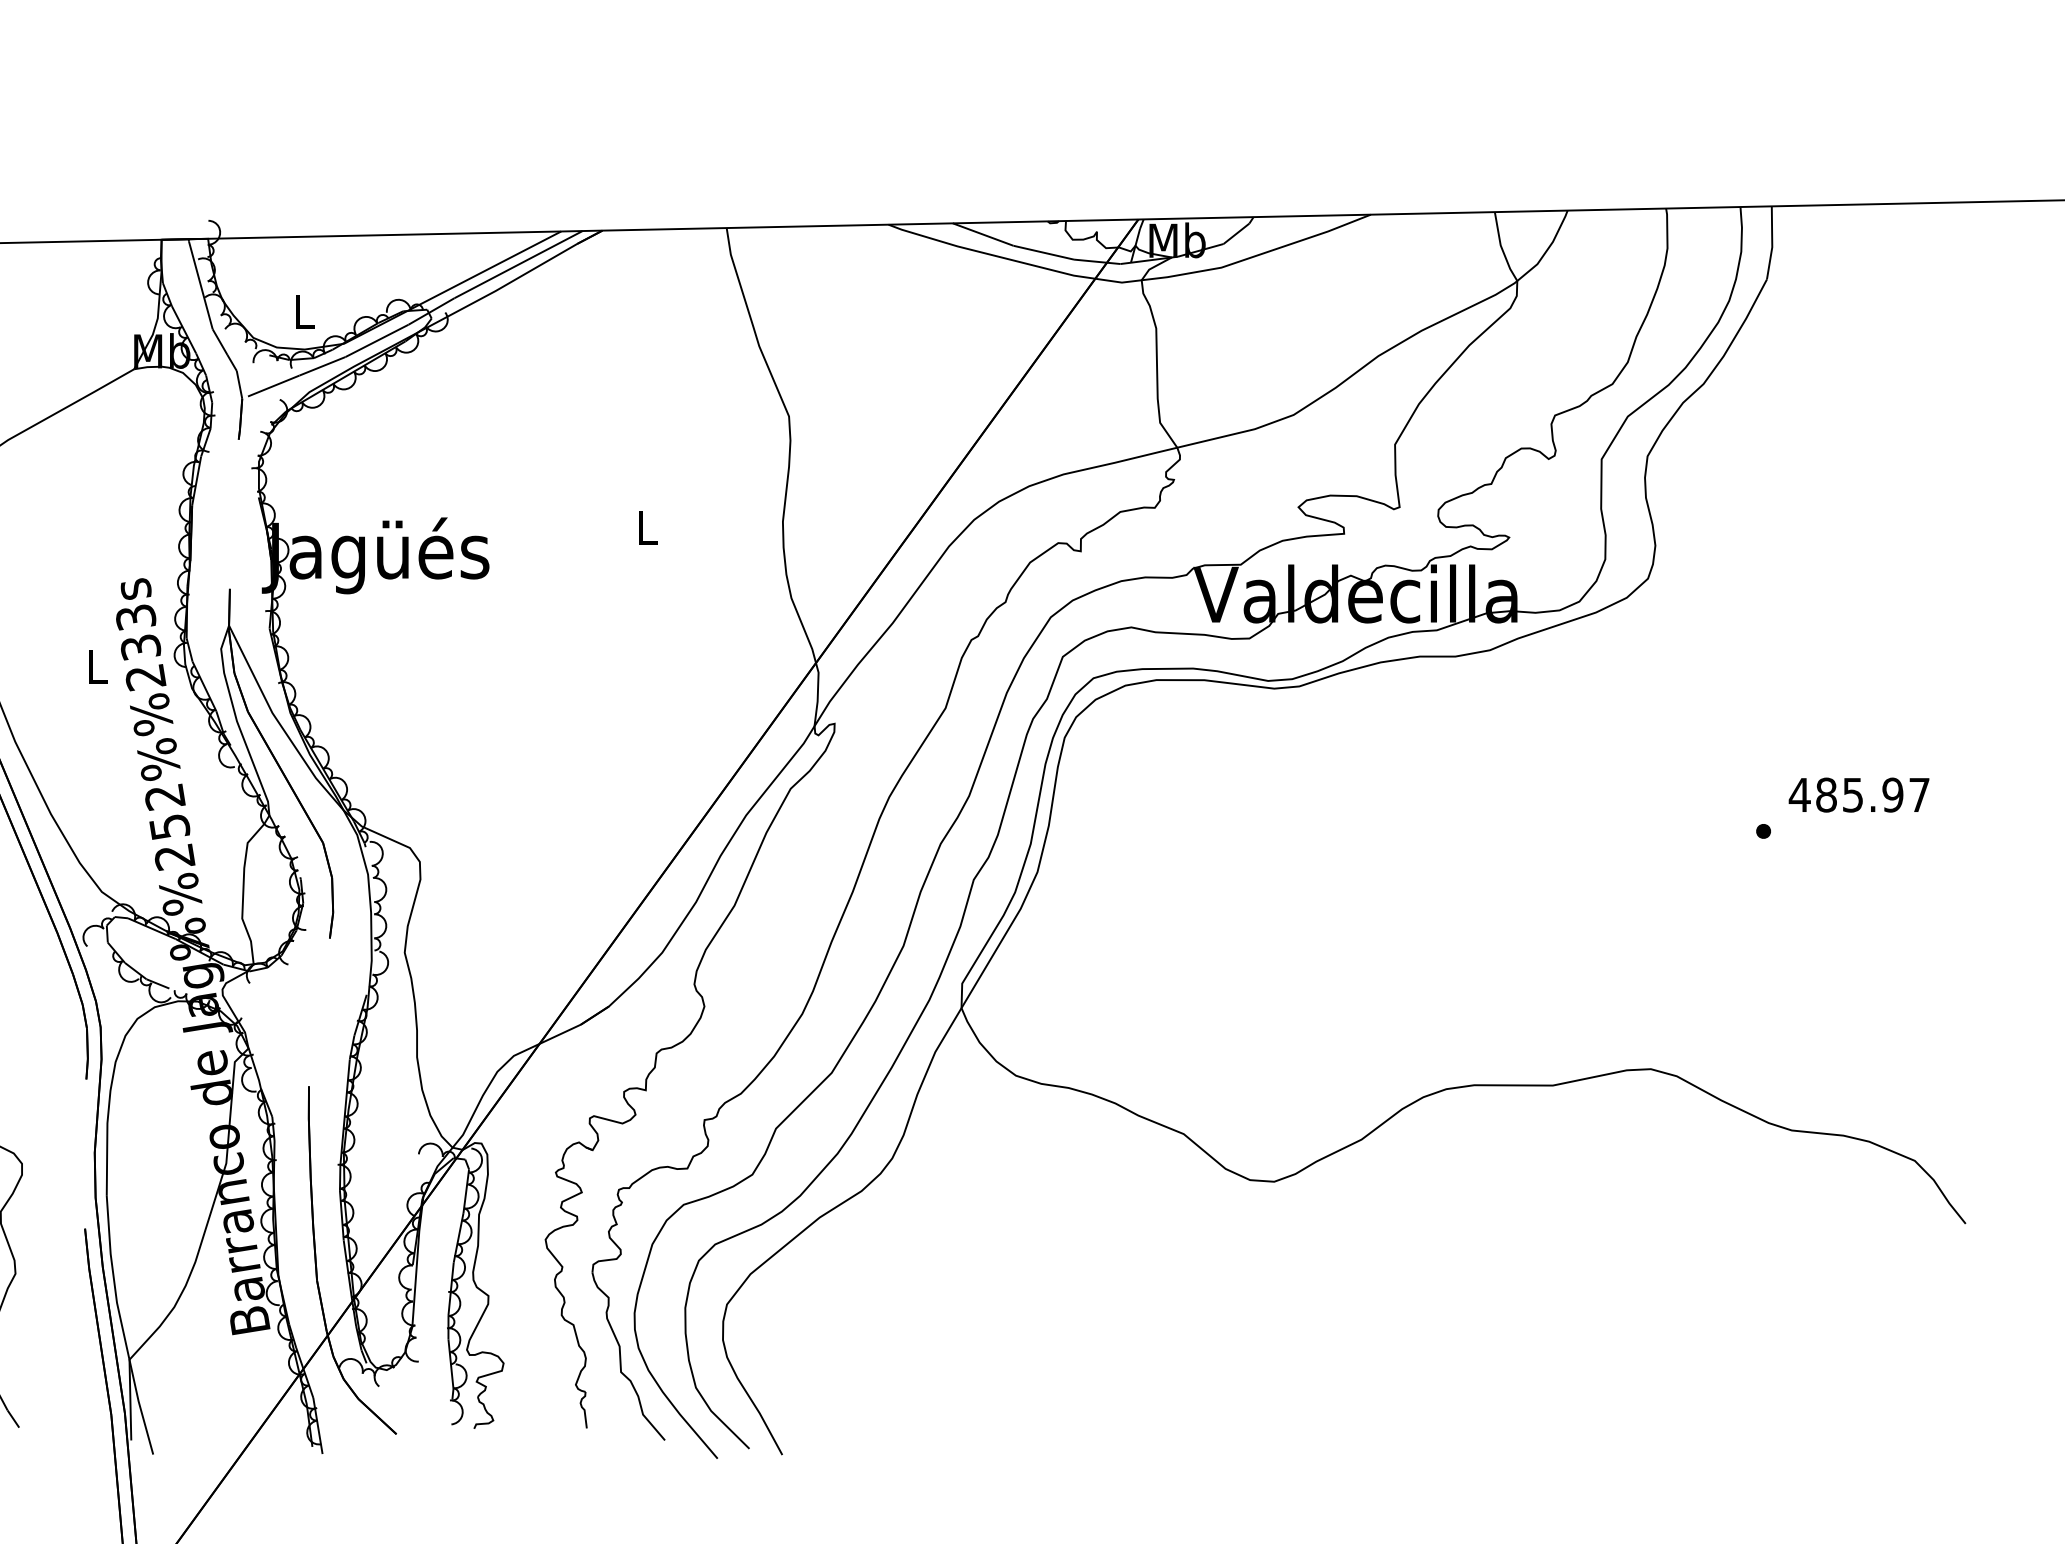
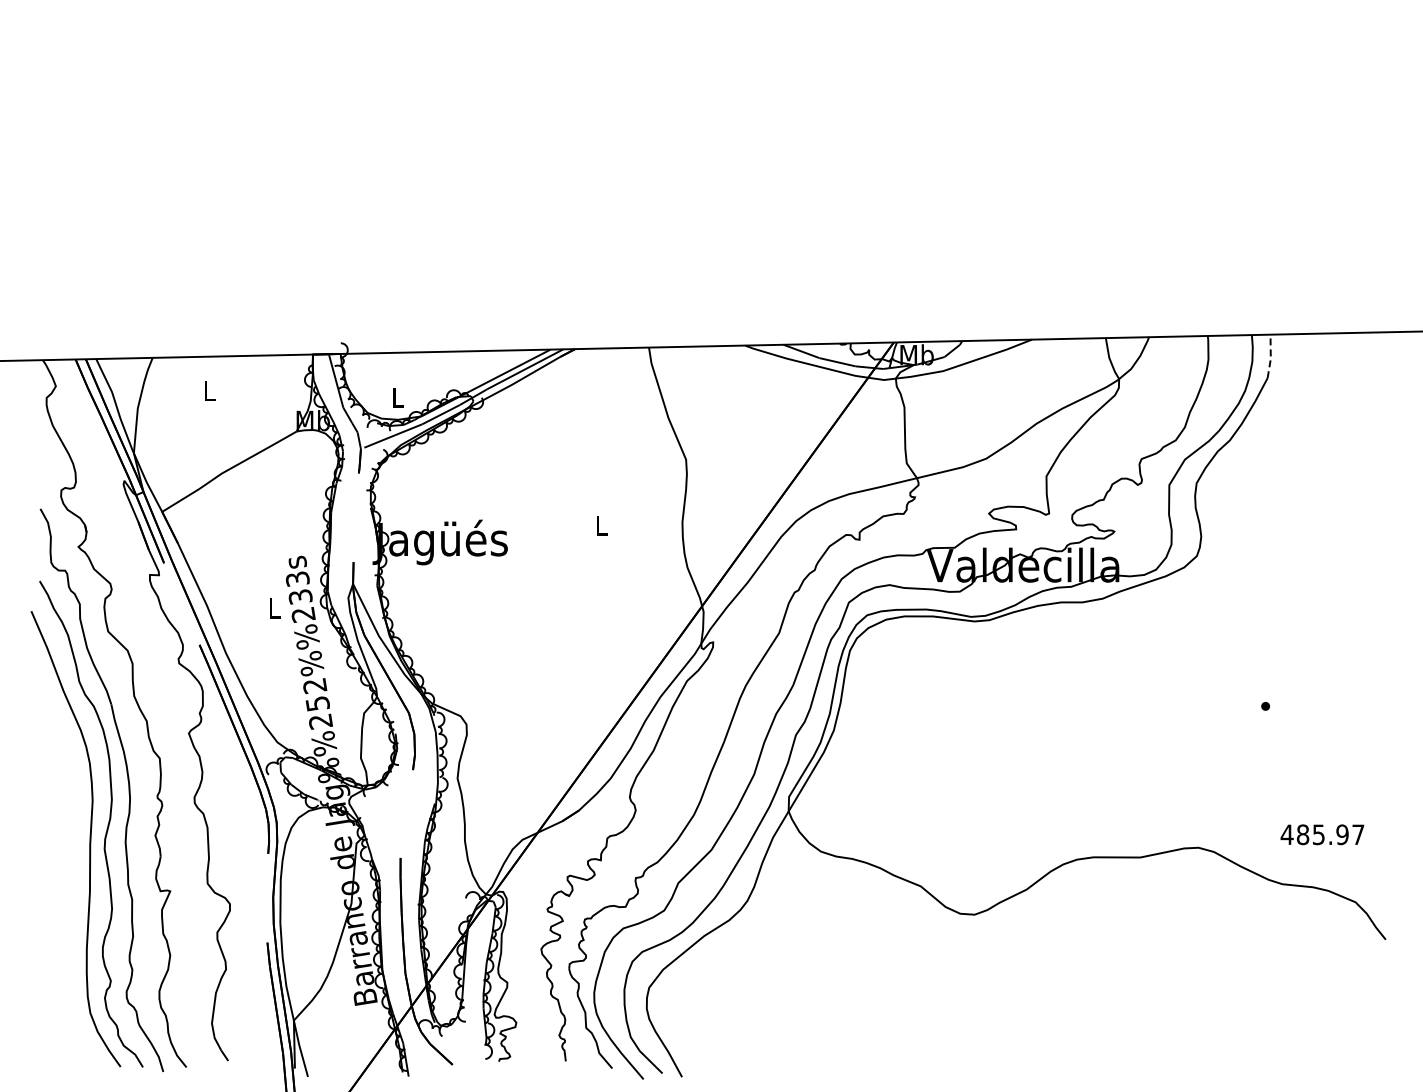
line: (1771, 244) -> (1270, 357), solid -> dashed
text: (1859, 794) -> (1322, 834), moved

